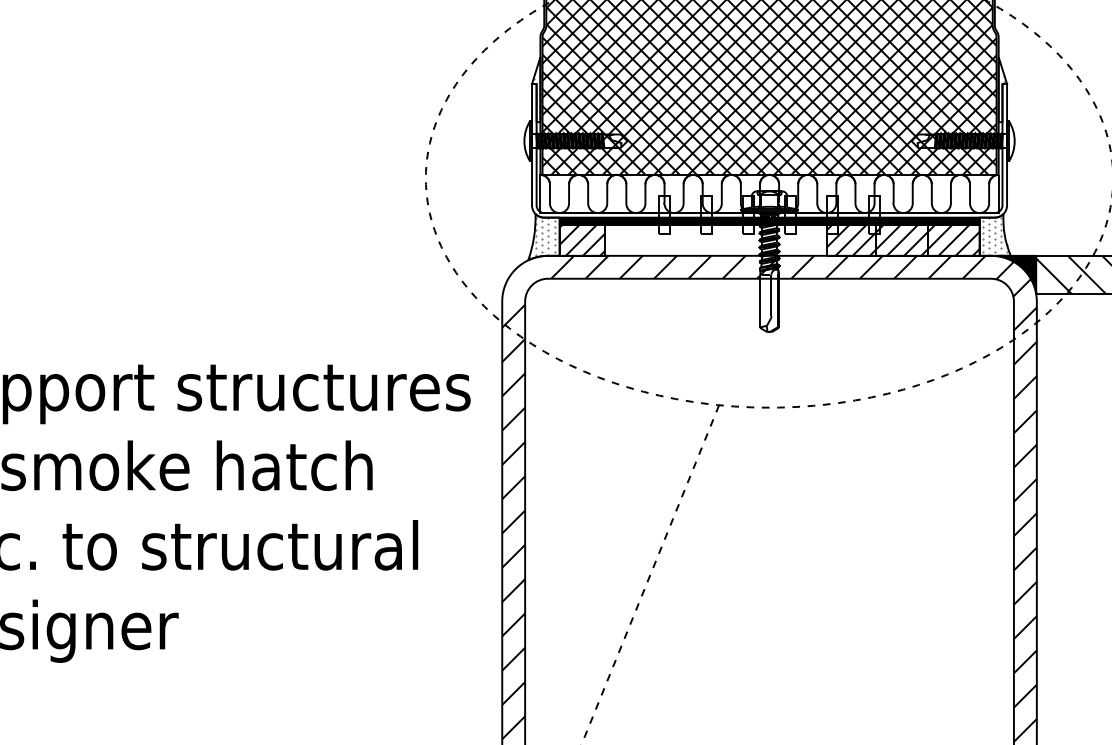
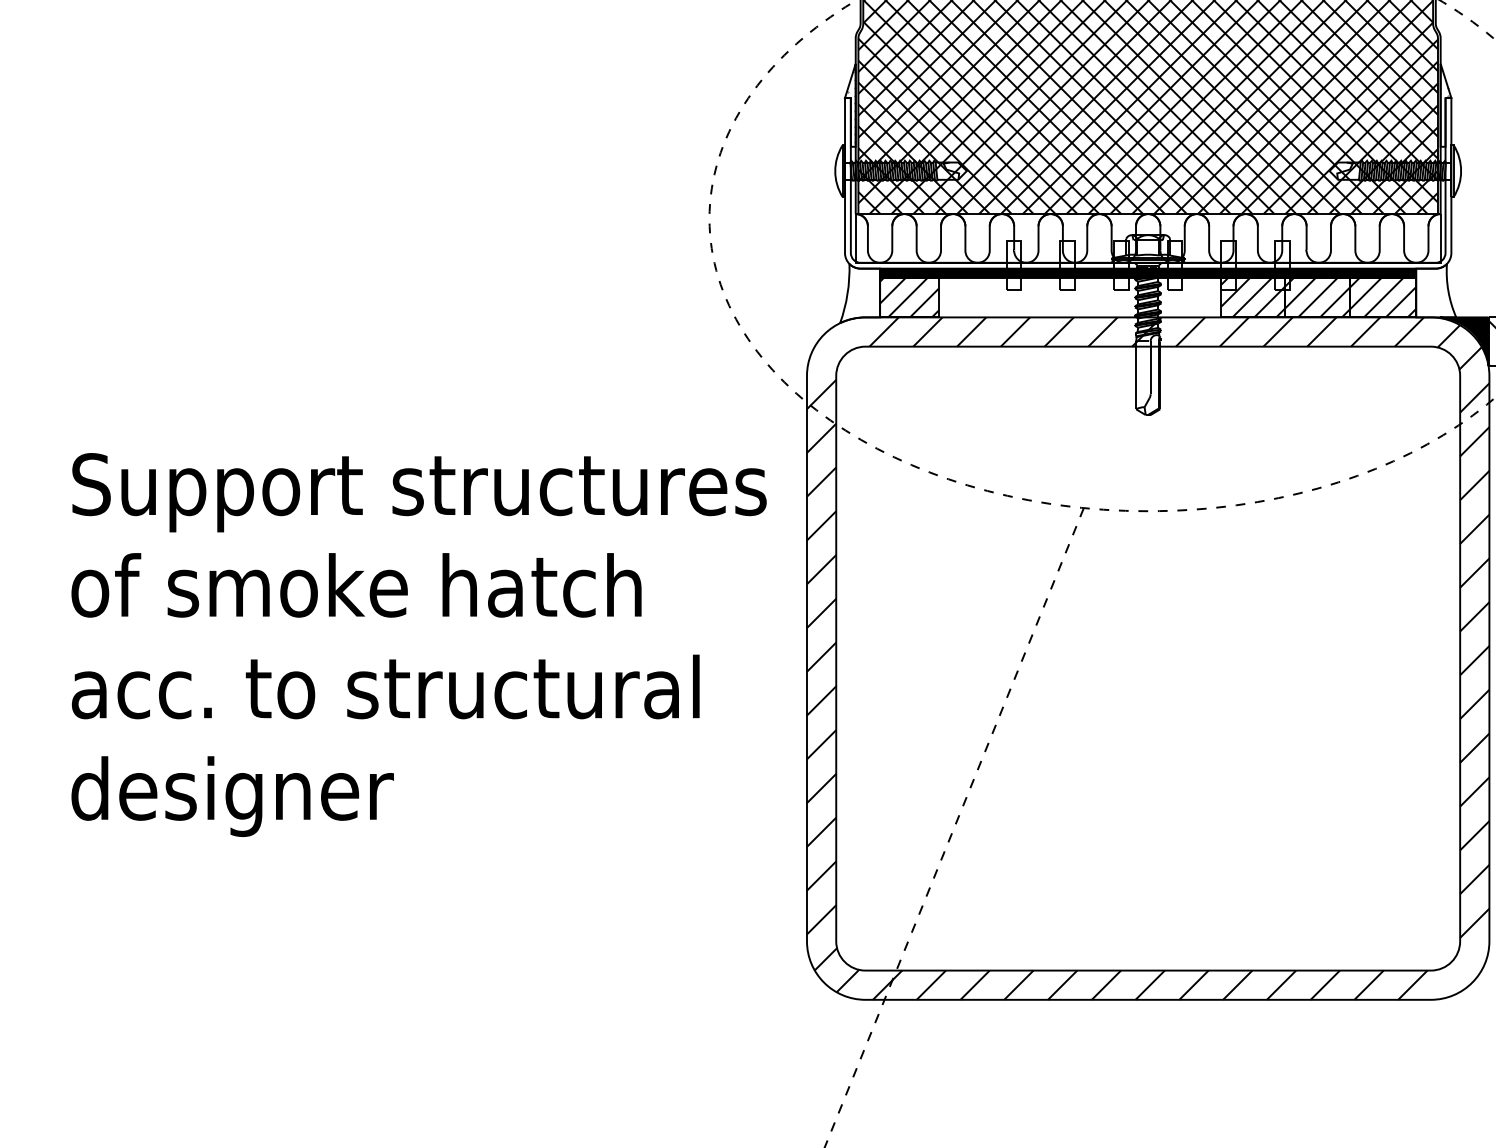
hatch: (994, 236) -> (1435, 292), removed
hatch: (541, 237) -> (857, 294), removed

